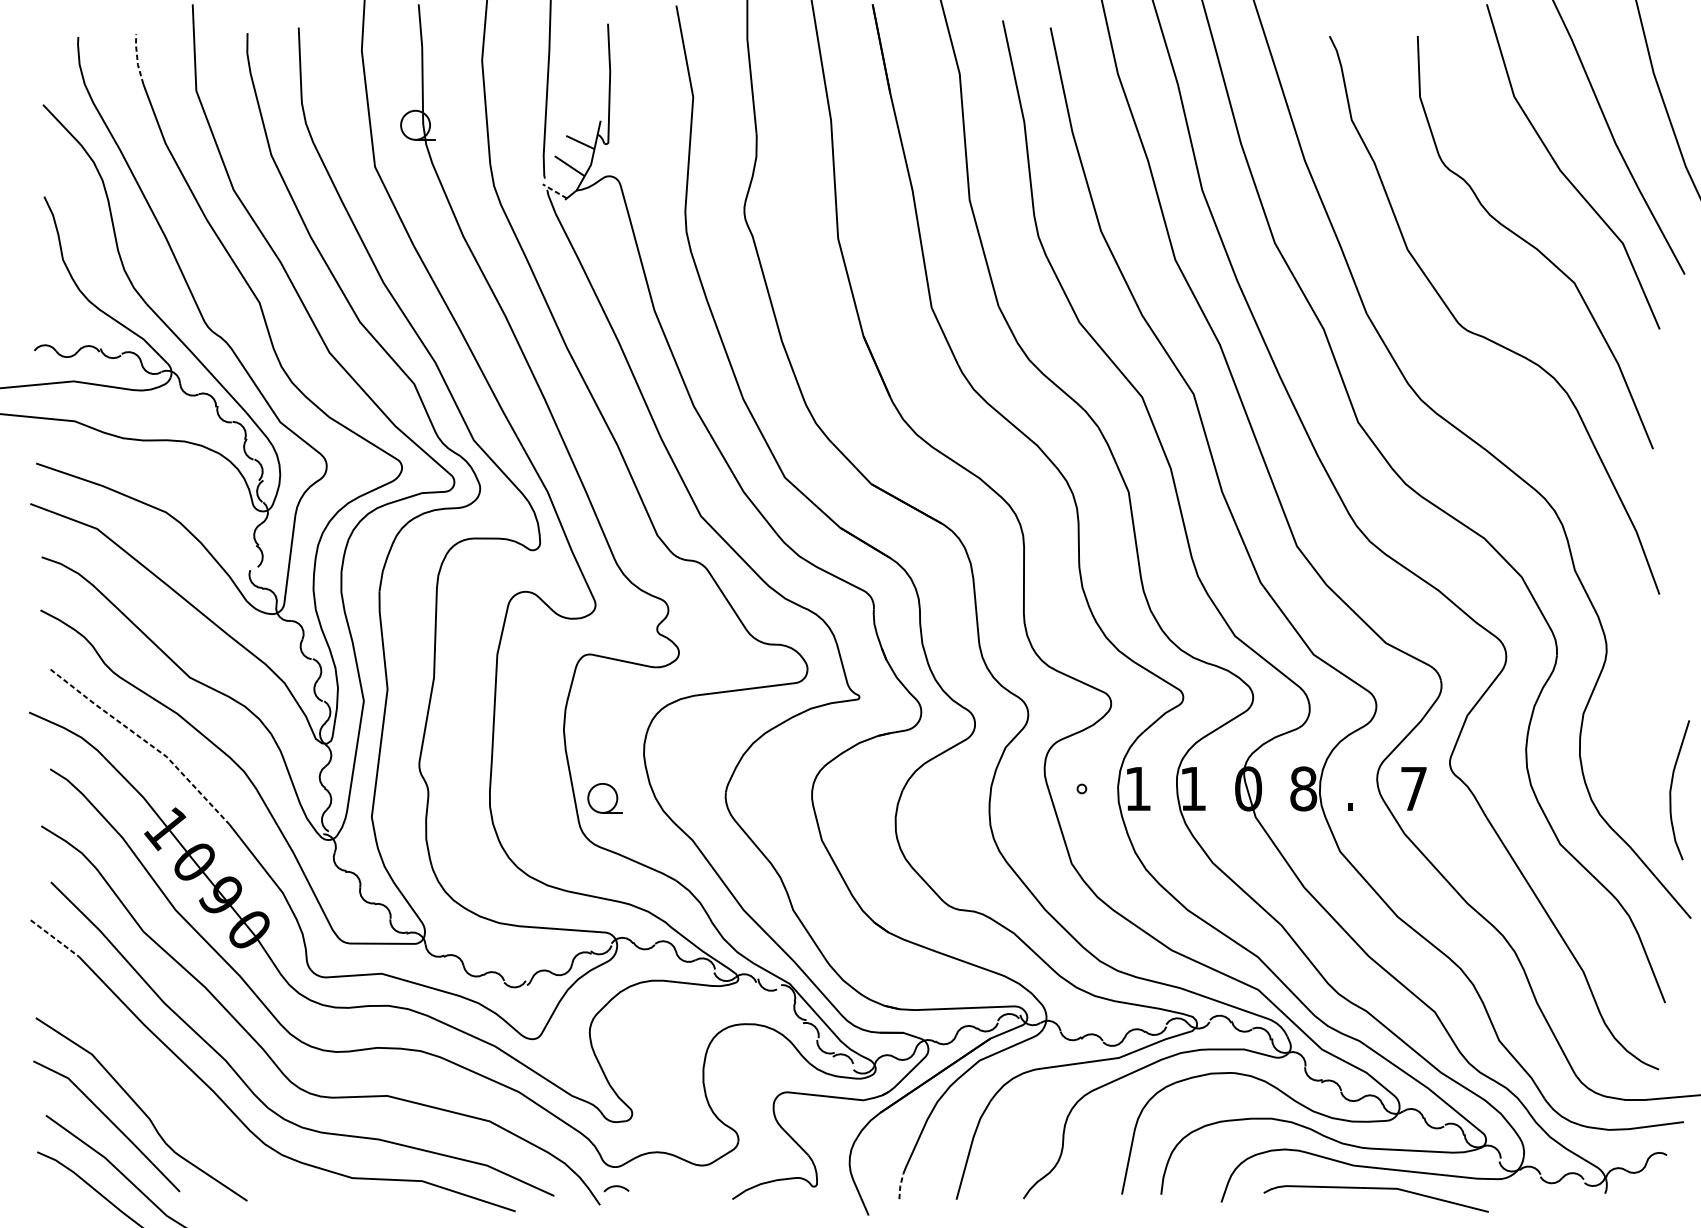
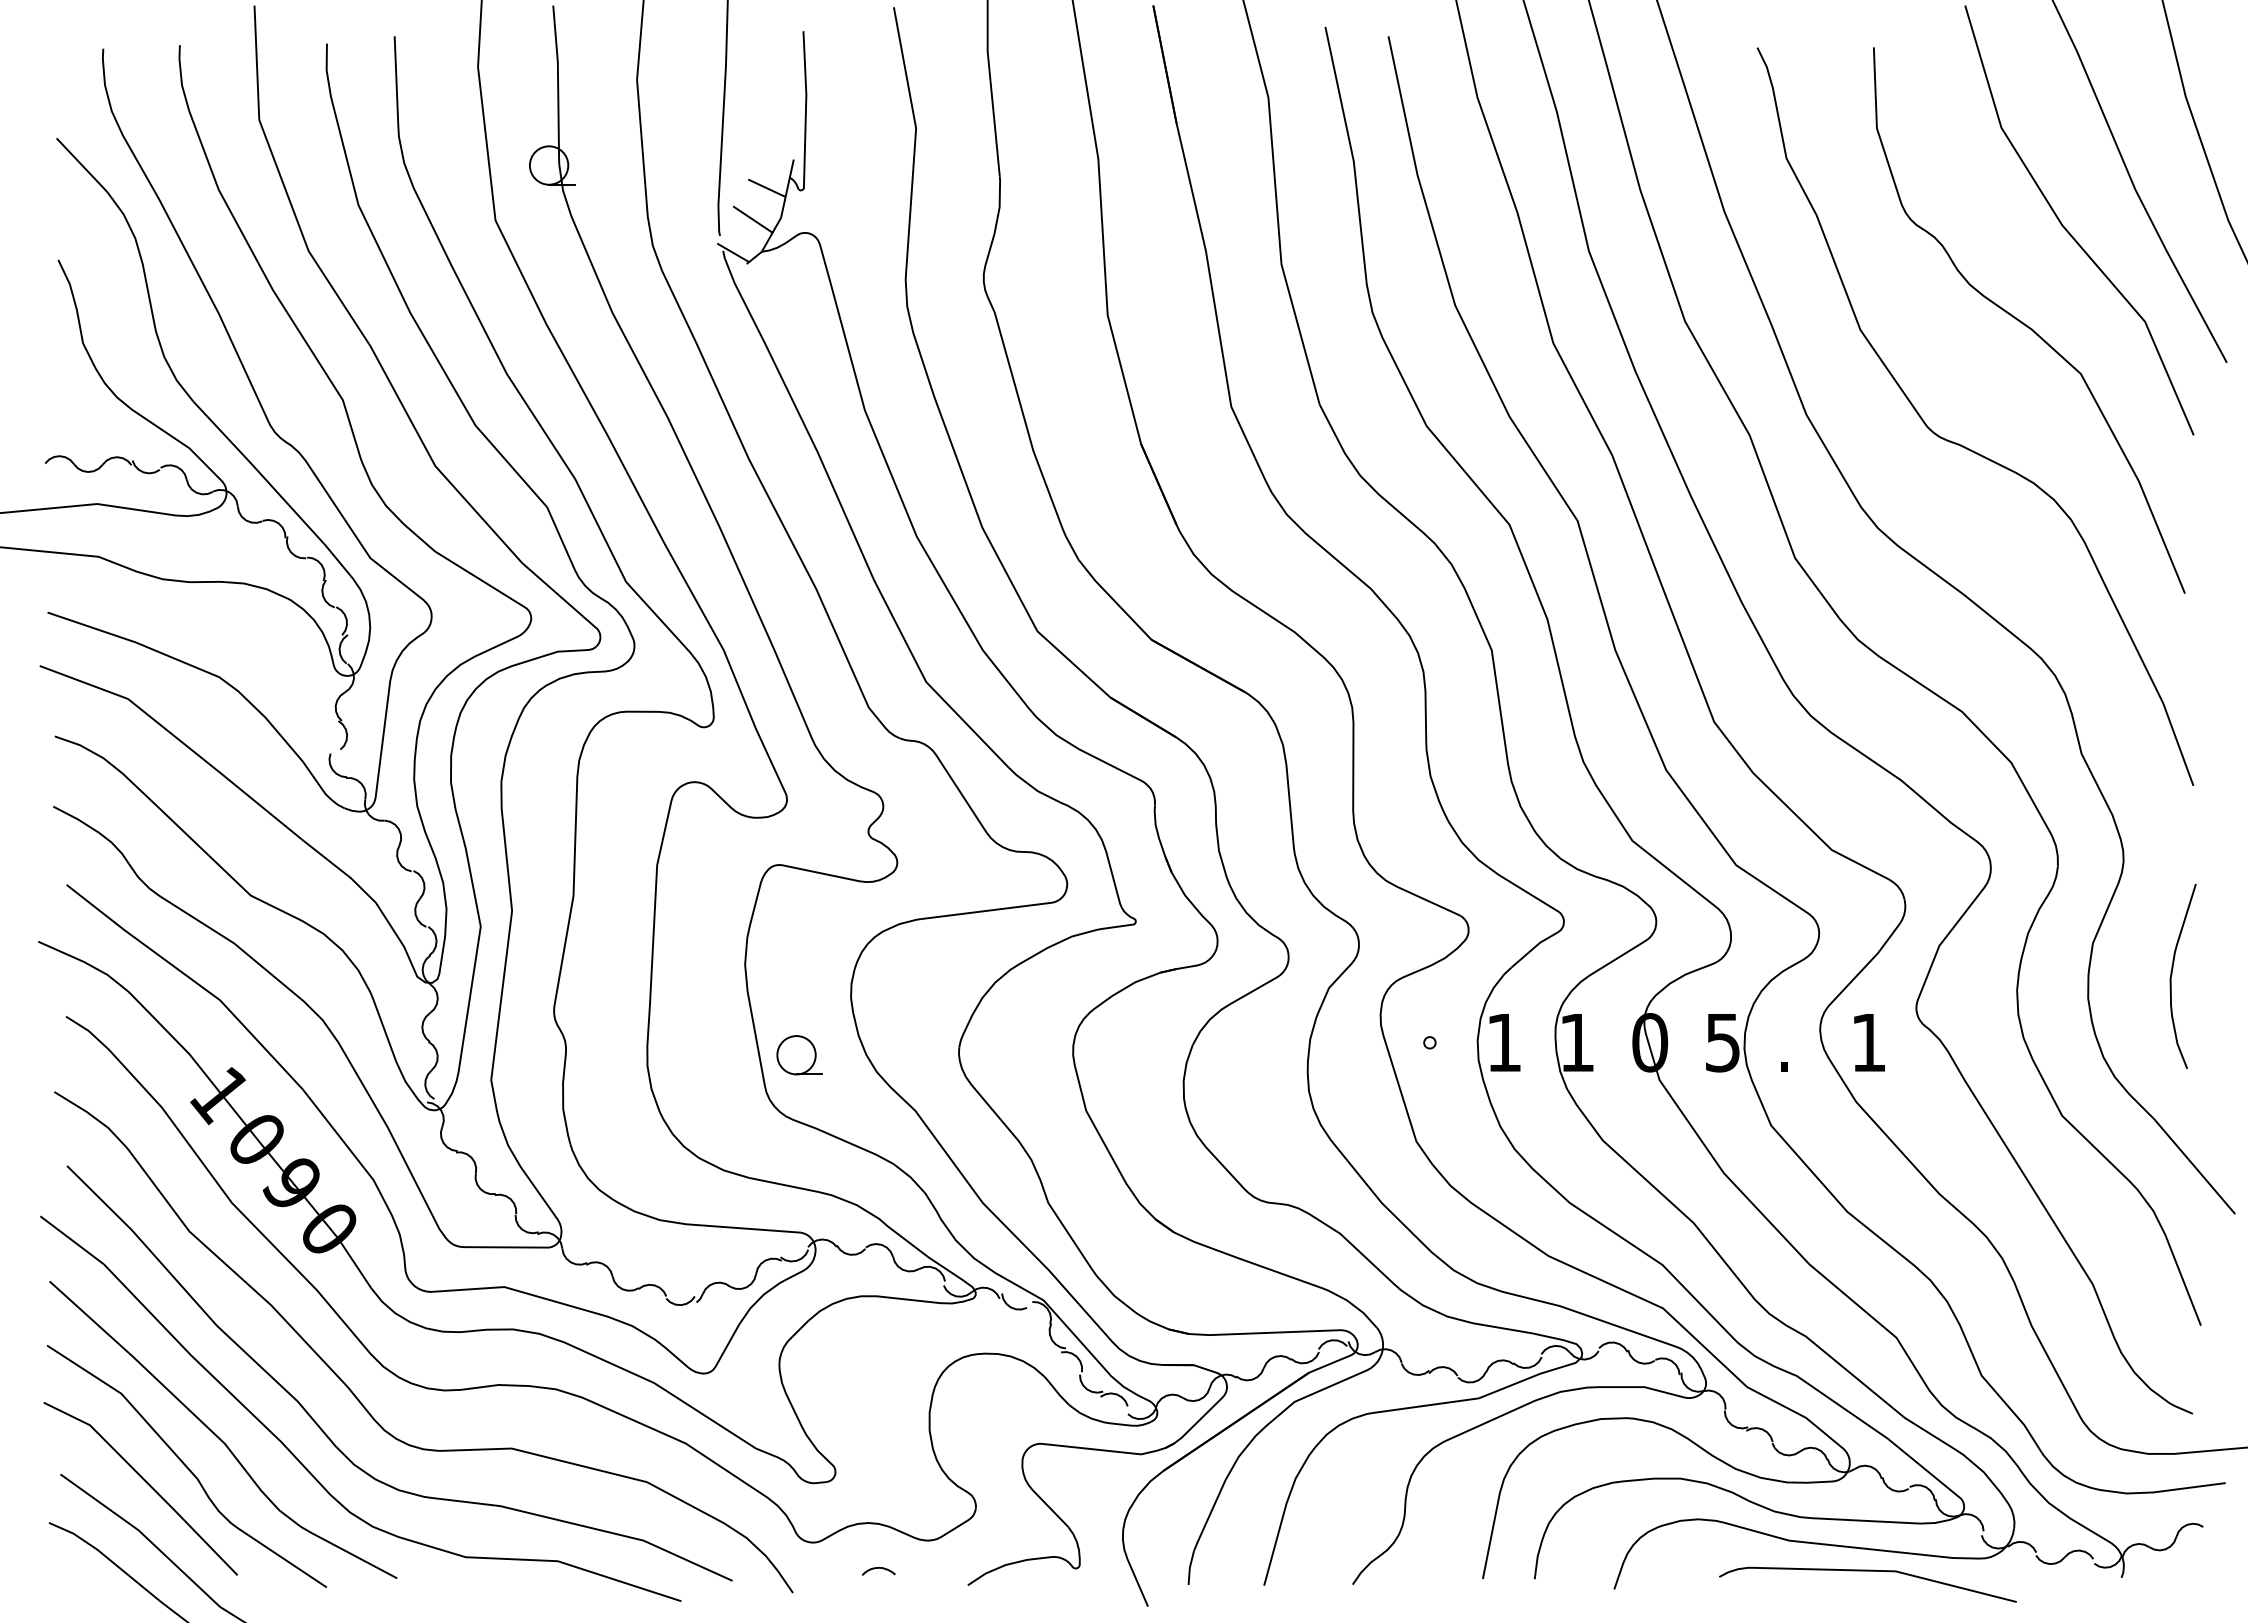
line: (137, 59) -> (181, 78), dashed -> solid
line: (554, 191) -> (732, 252), dashed -> solid
line: (145, 741) -> (192, 979), dashed -> solid
text: (1303, 788) -> (1722, 1042), 8 -> 5
text: (1413, 788) -> (1868, 1042), 7 -> 1
curve: (1671, 789) -> (2172, 975), moved
line: (55, 938) -> (72, 1240), dashed -> solid
curve: (164, 1086) -> (217, 1435), added
line: (900, 1185) -> (1189, 1567), dashed -> solid
curve: (616, 1186) -> (878, 1568), moved
curve: (1375, 1188) -> (1867, 1571), moved

